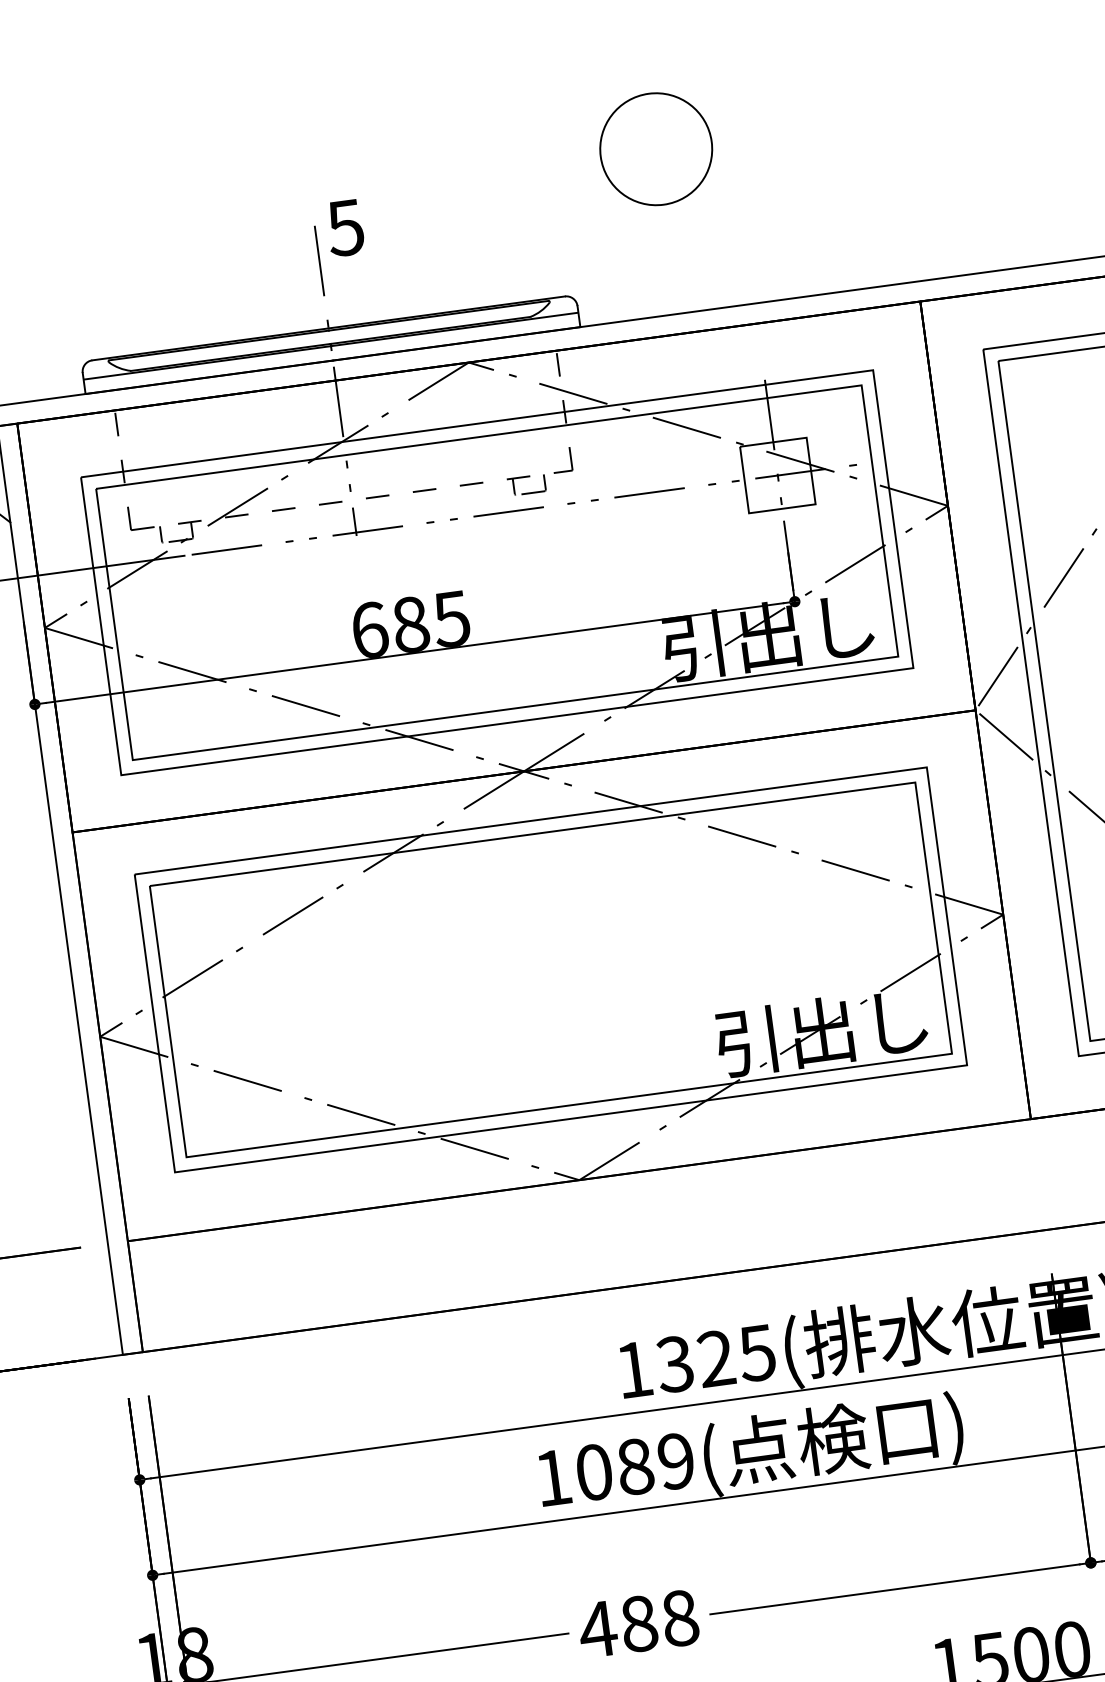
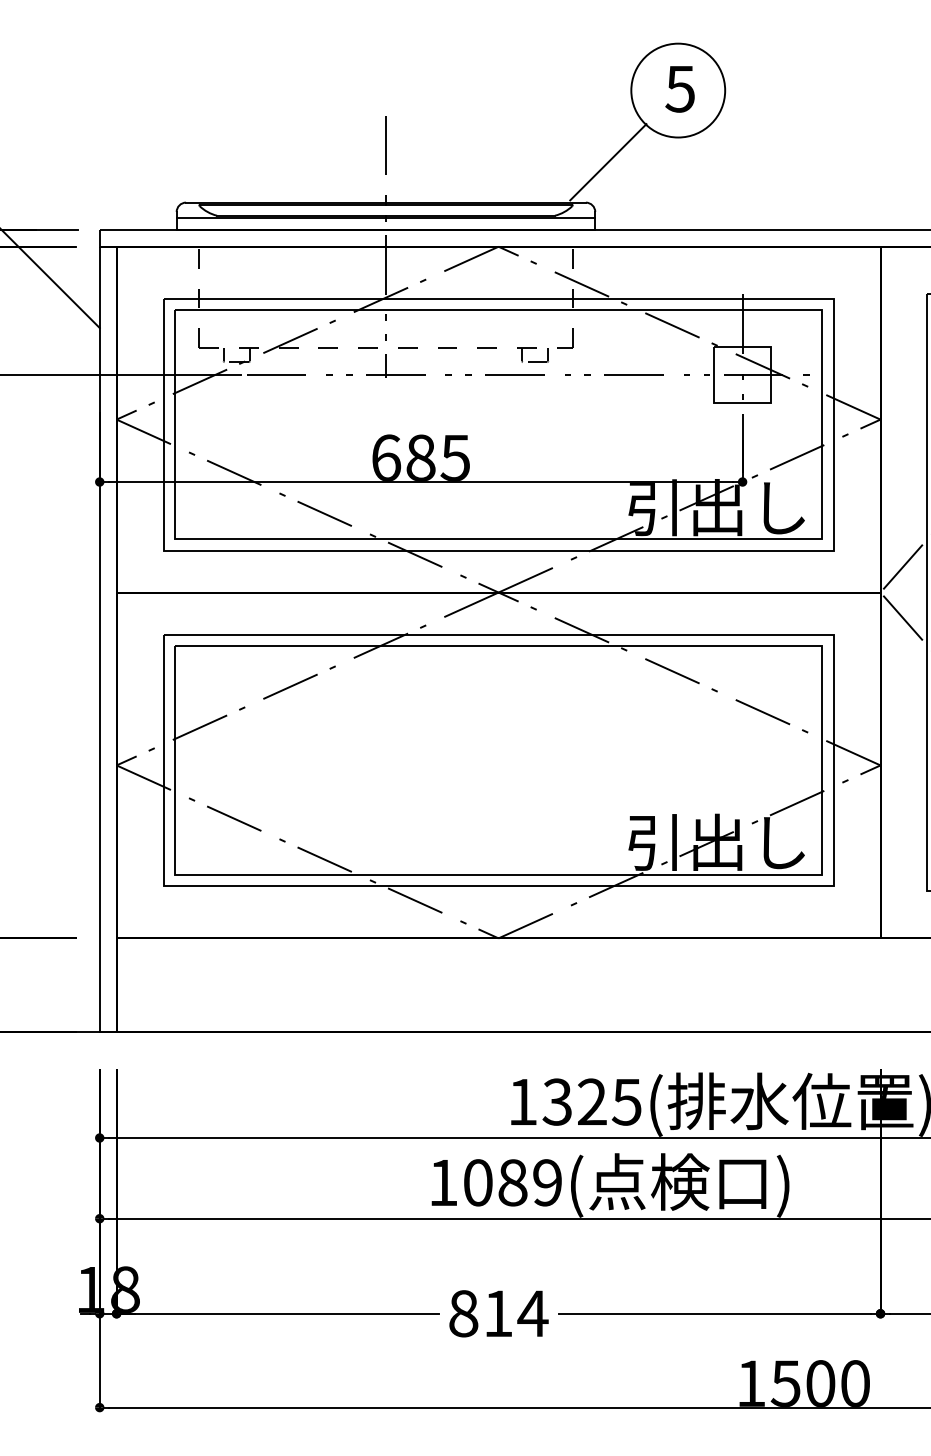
text: (344, 228) -> (679, 89), moved
line: (585, 245) -> (608, 162), added
text: (638, 1623) -> (497, 1313), 488 -> 814

